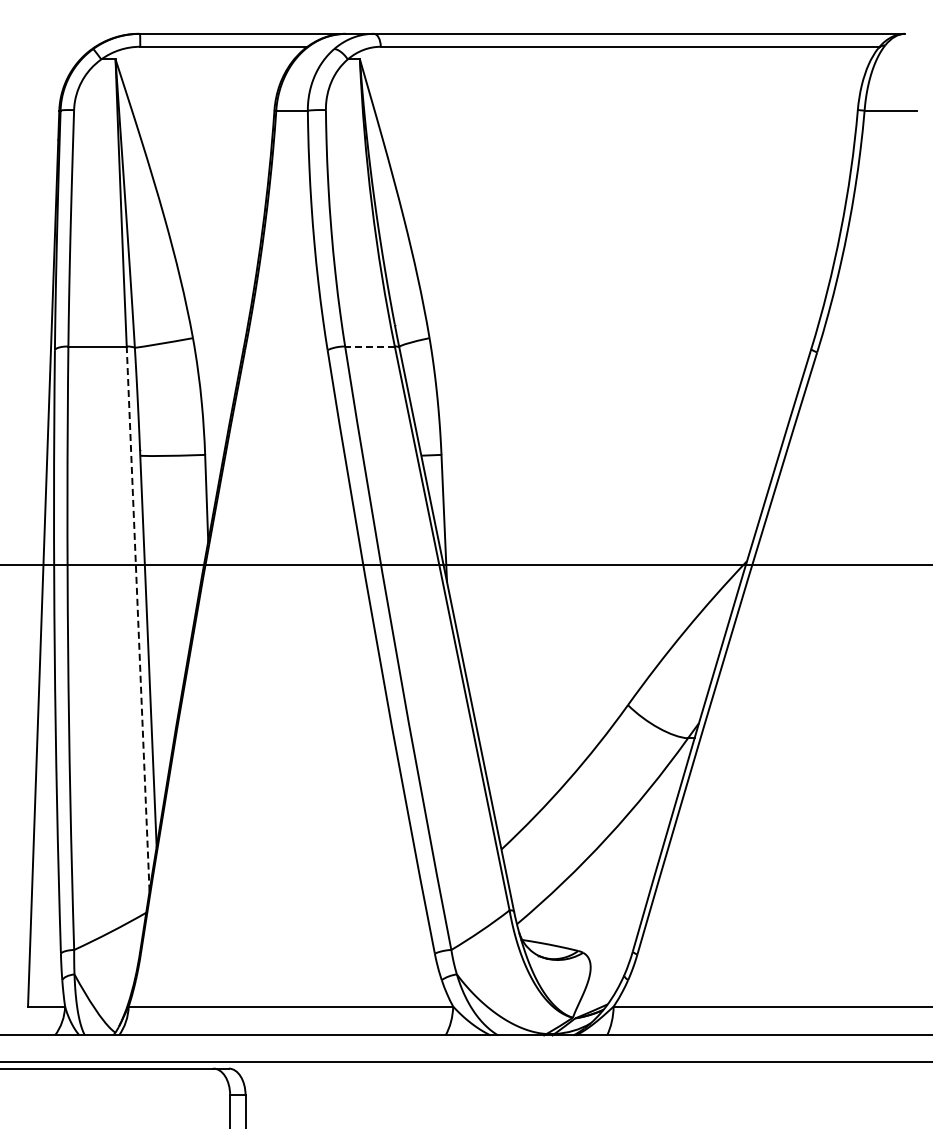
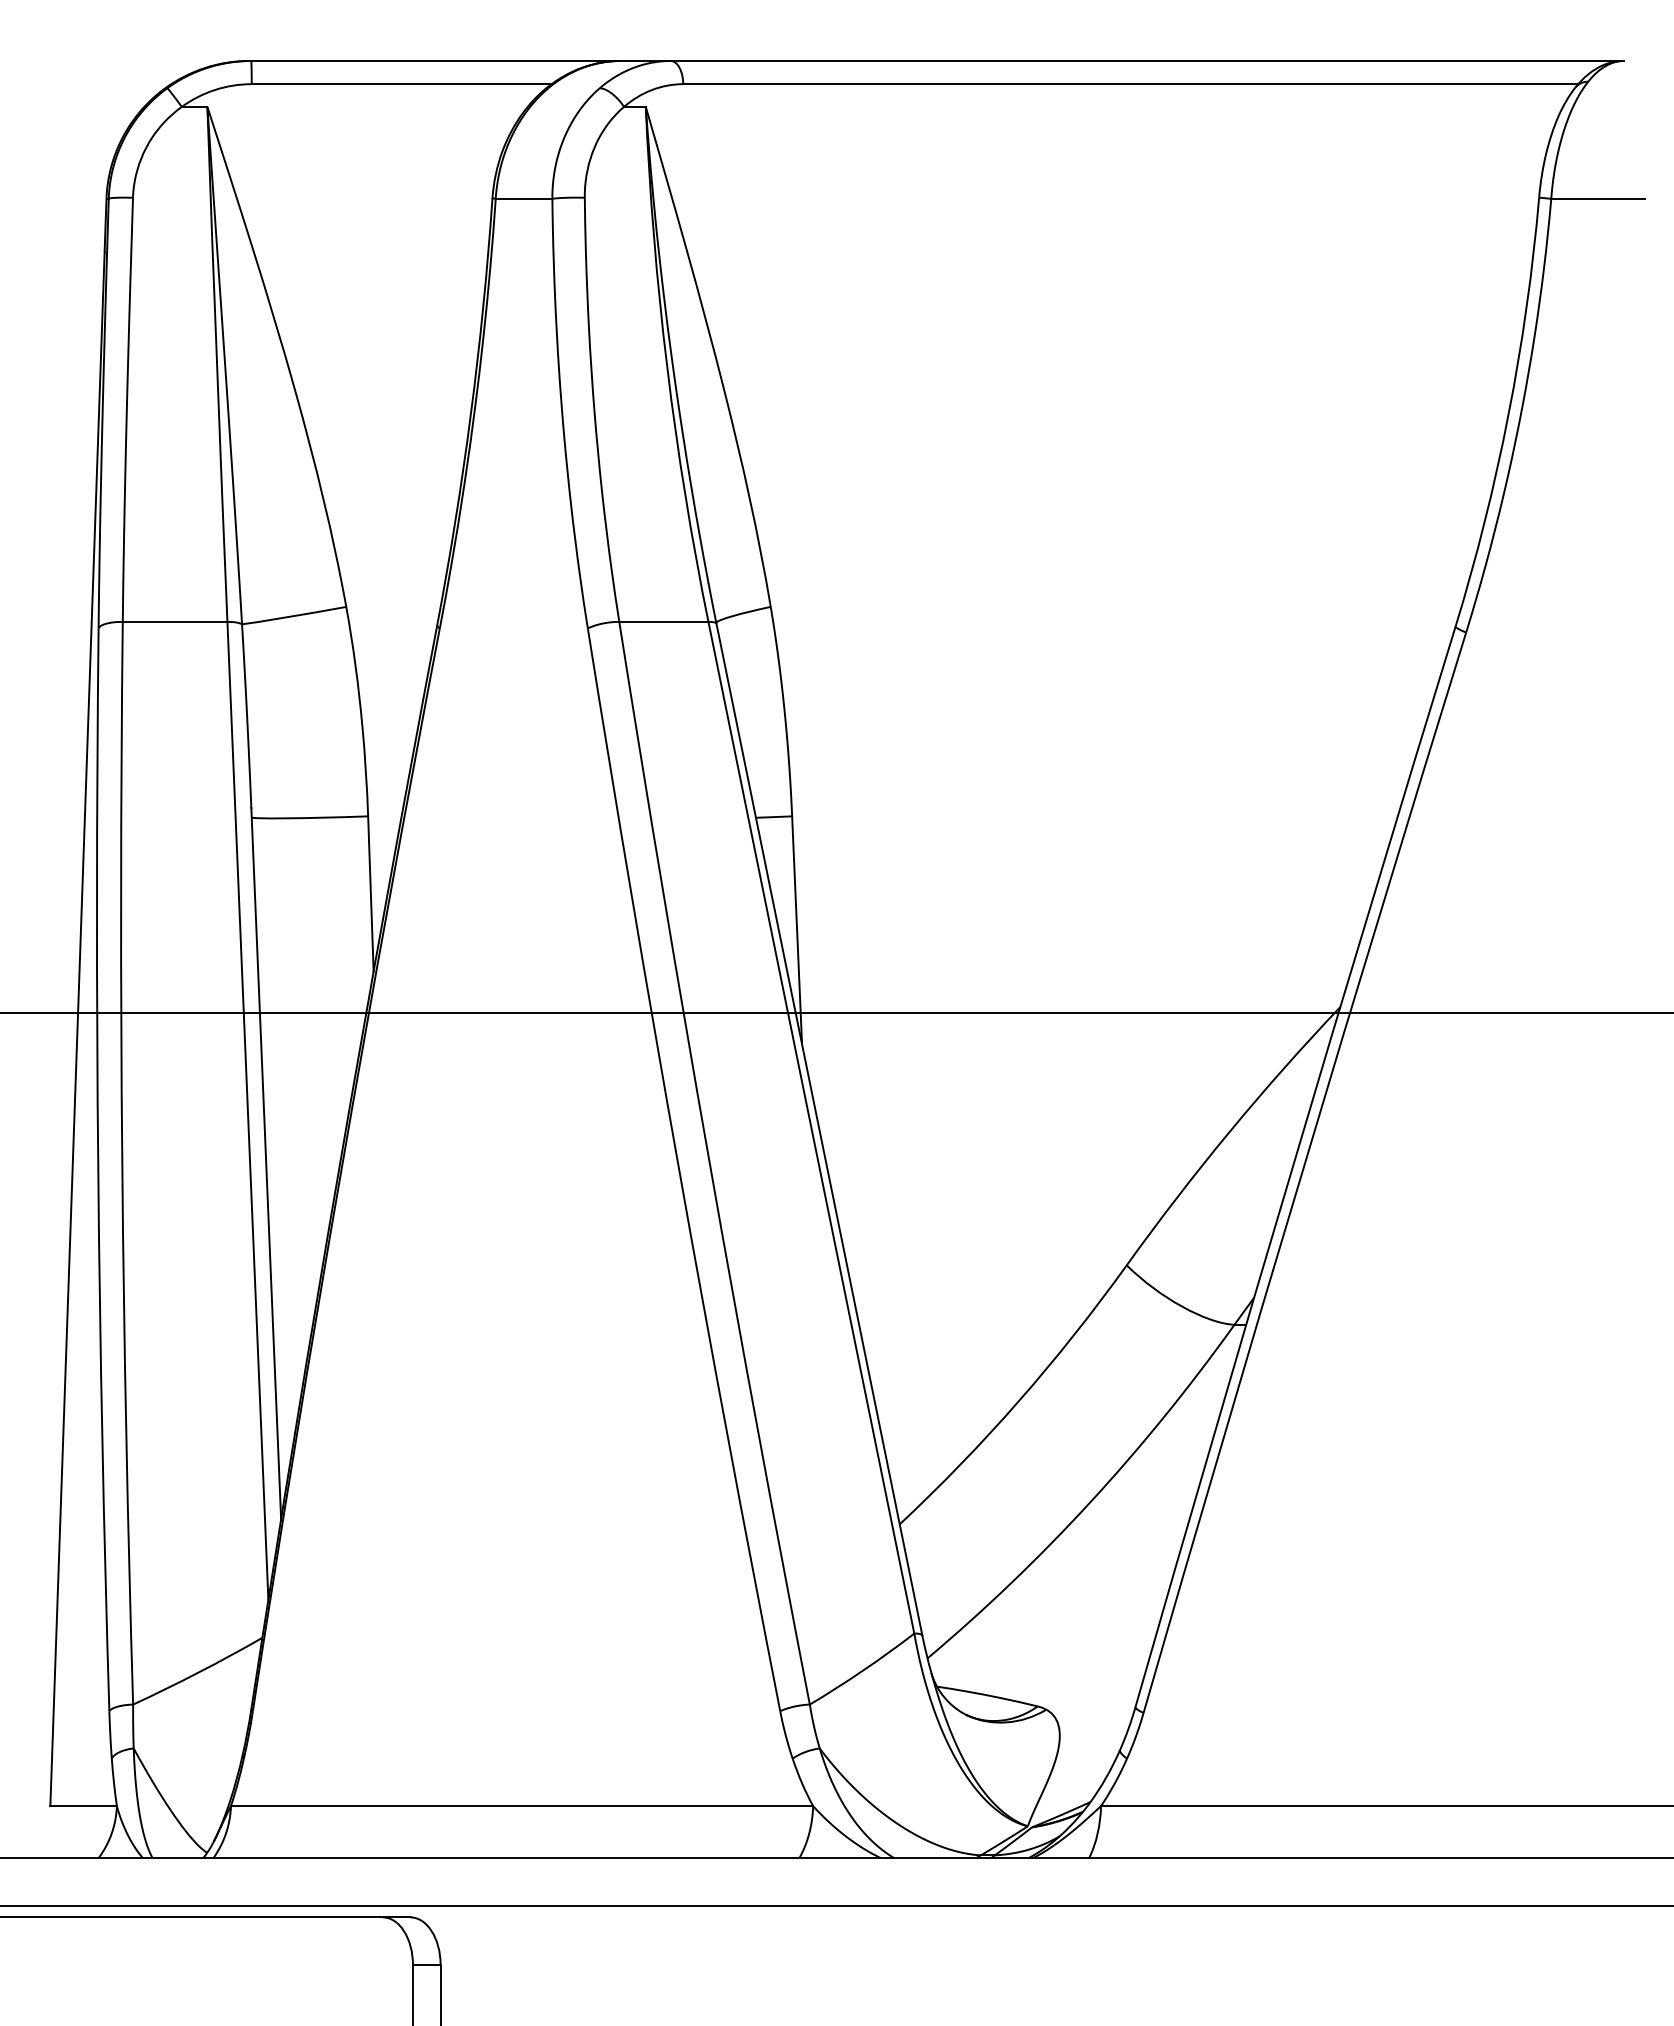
line: (370, 346) -> (664, 621), dashed -> solid
line: (138, 619) -> (248, 1111), dashed -> solid

